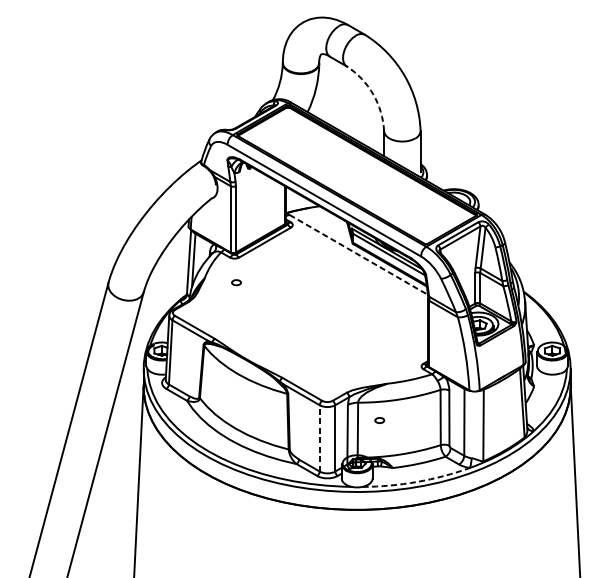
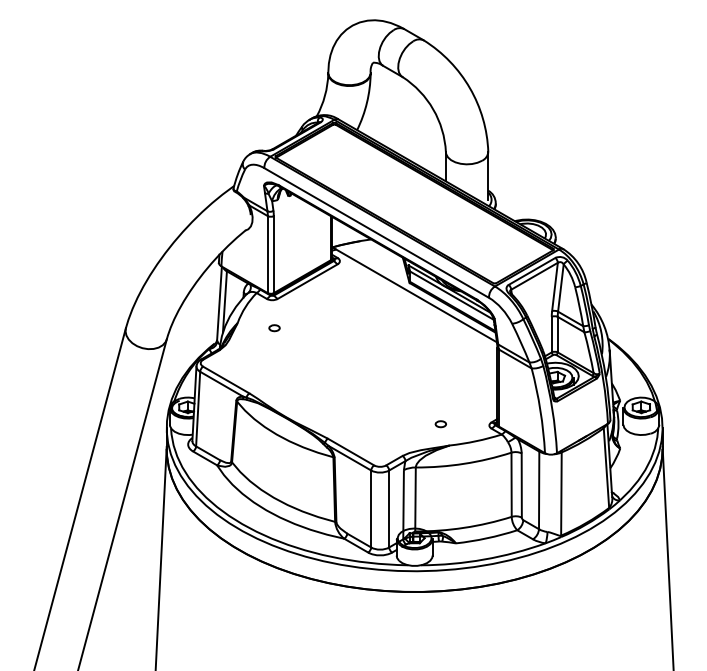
arc: (373, 94) -> (433, 109), dashed -> solid
line: (358, 254) -> (416, 295), dashed -> solid
part: (379, 420) -> (440, 424), moved
line: (320, 437) -> (371, 508), dashed -> solid
arc: (417, 481) -> (484, 559), dashed -> solid

